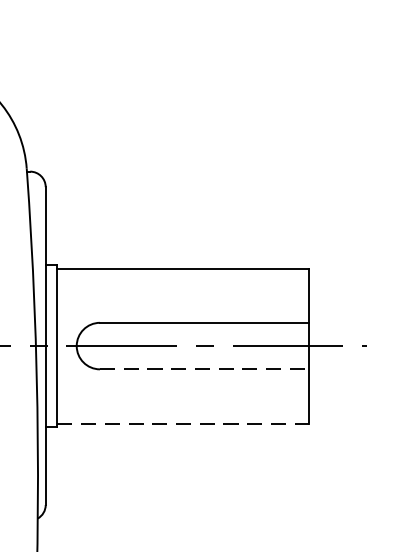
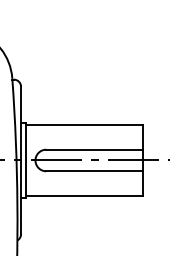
line: (204, 369) -> (94, 171), dashed -> solid
line: (184, 423) -> (85, 196), dashed -> solid

